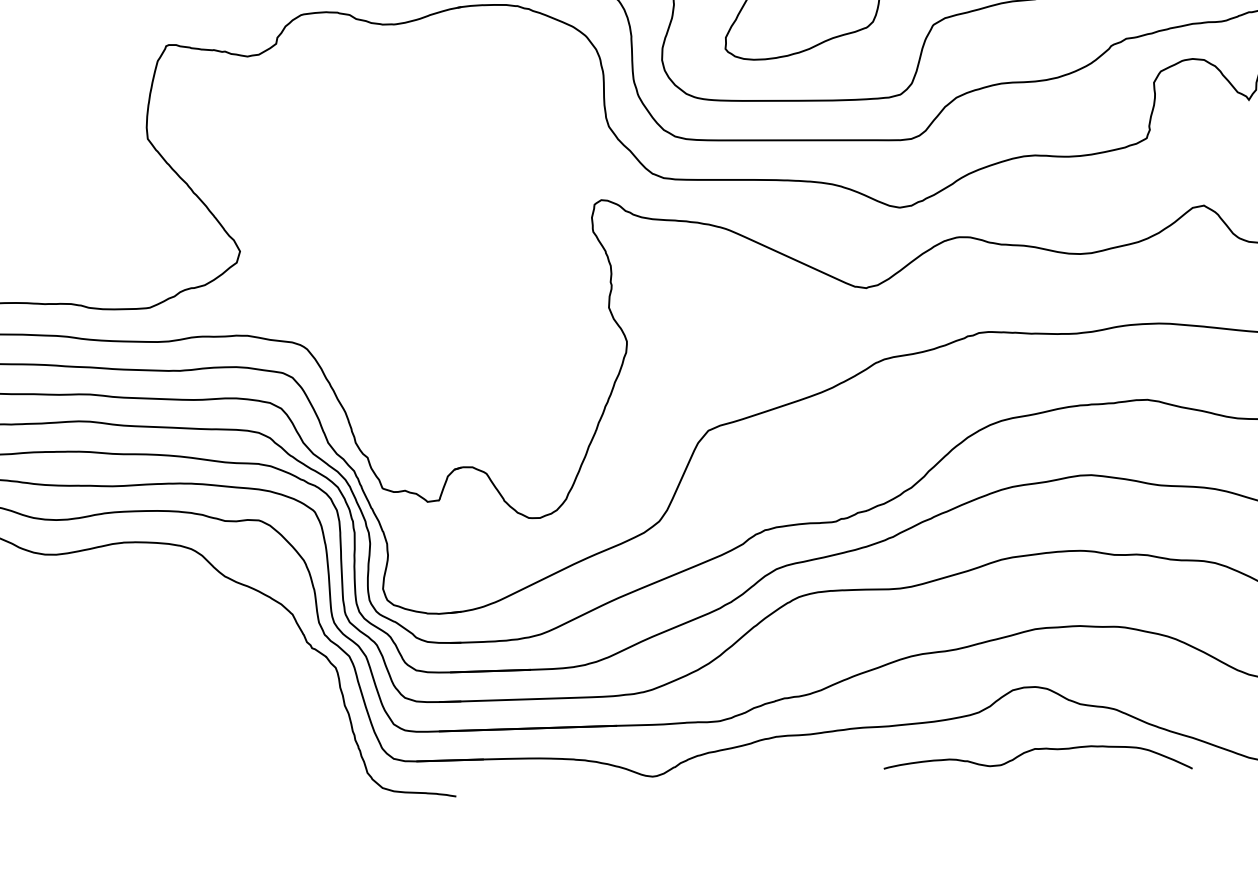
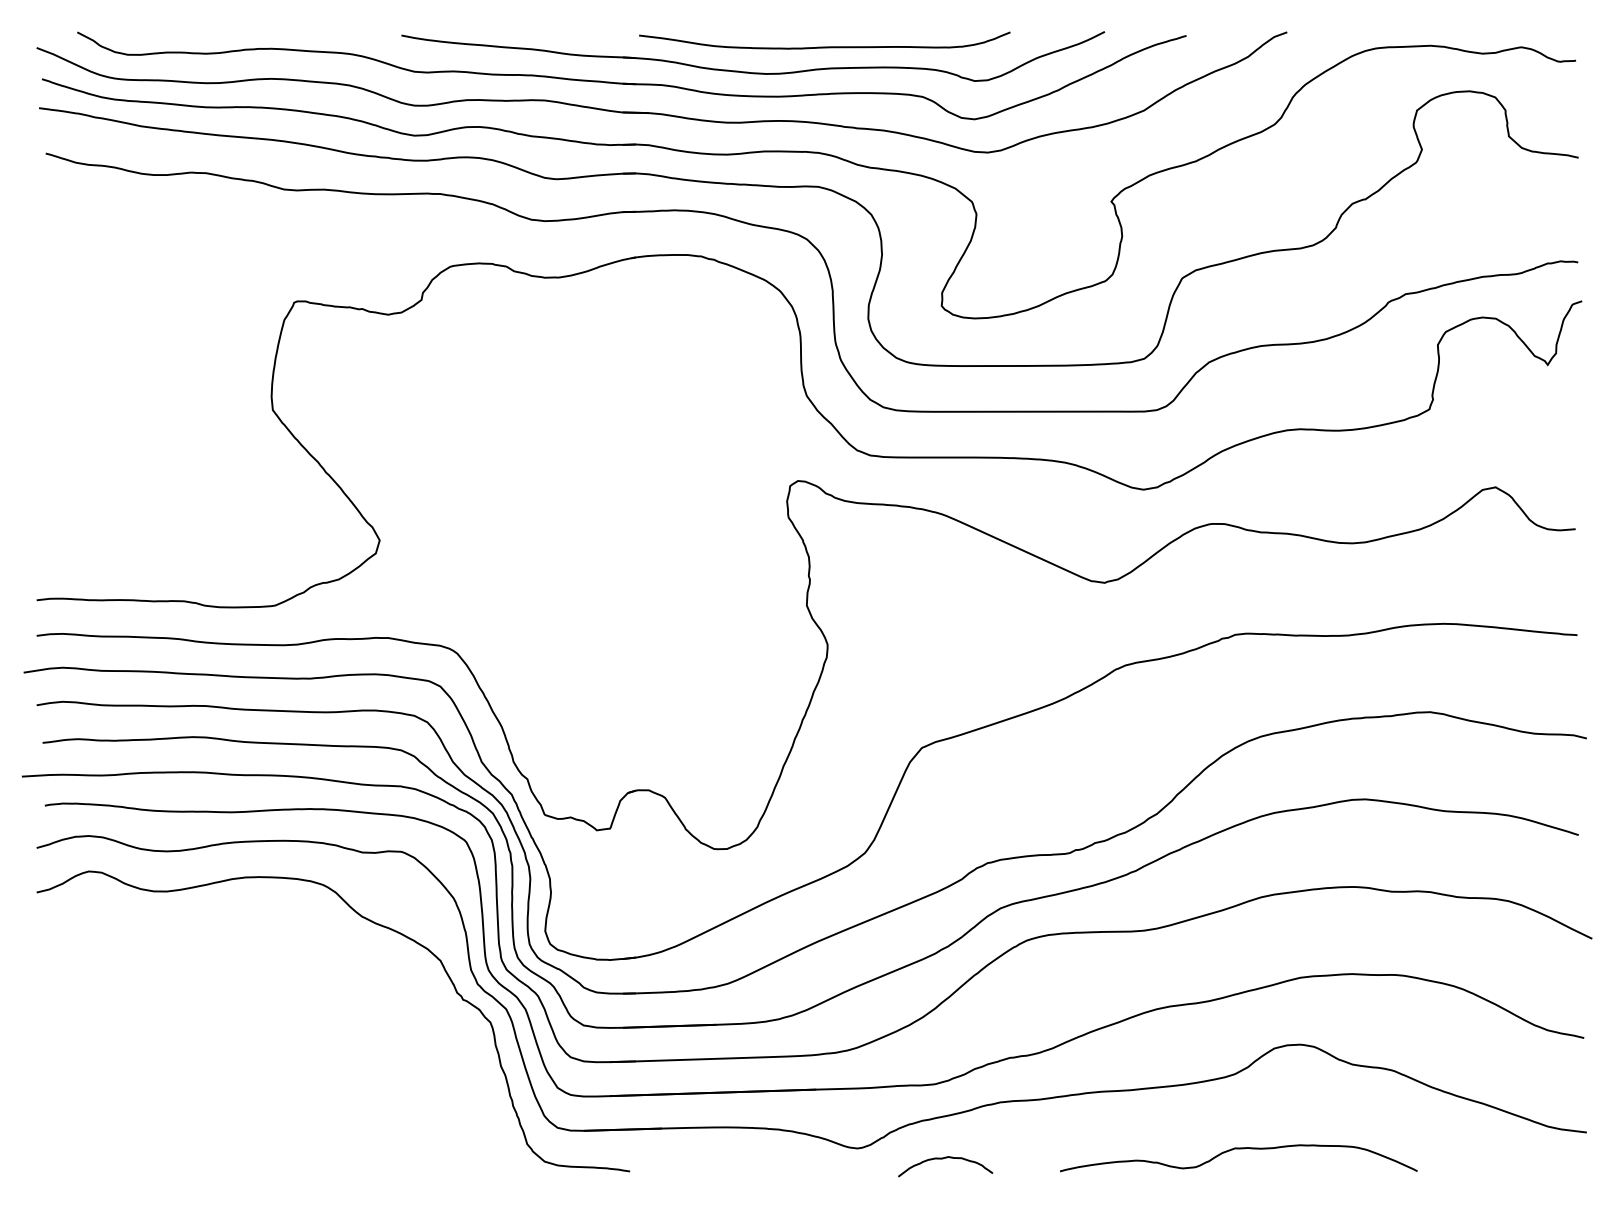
curve: (1037, 749) -> (1238, 1149), moved
curve: (727, 786) -> (943, 1159), added

